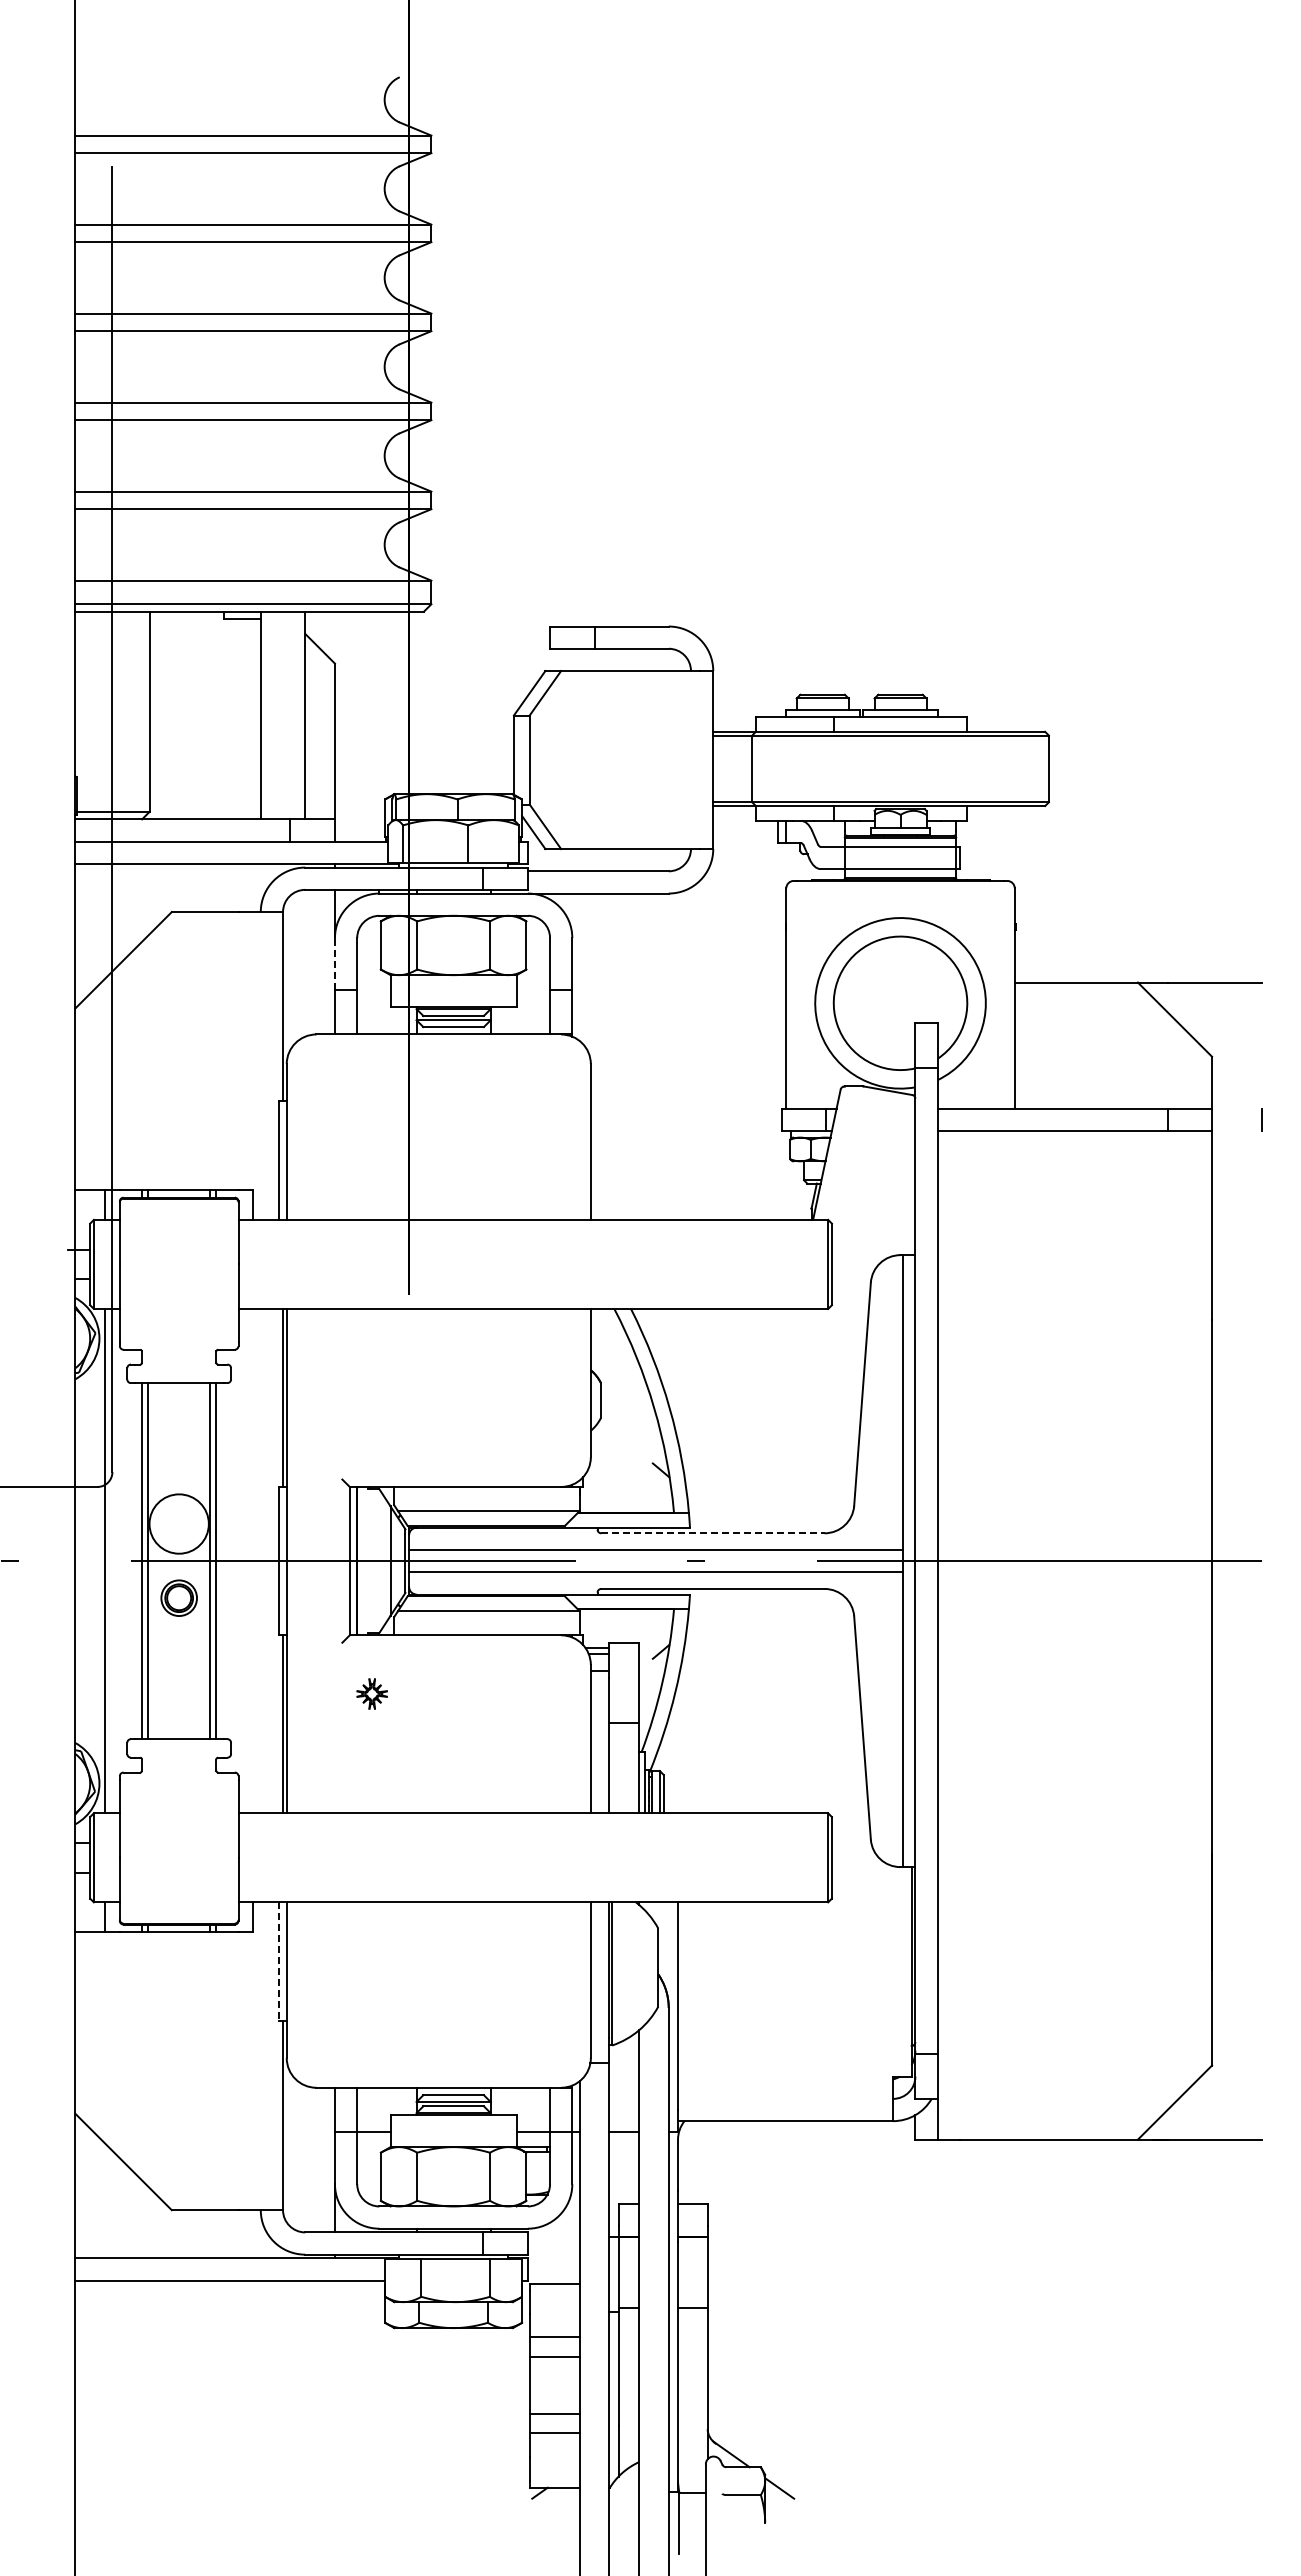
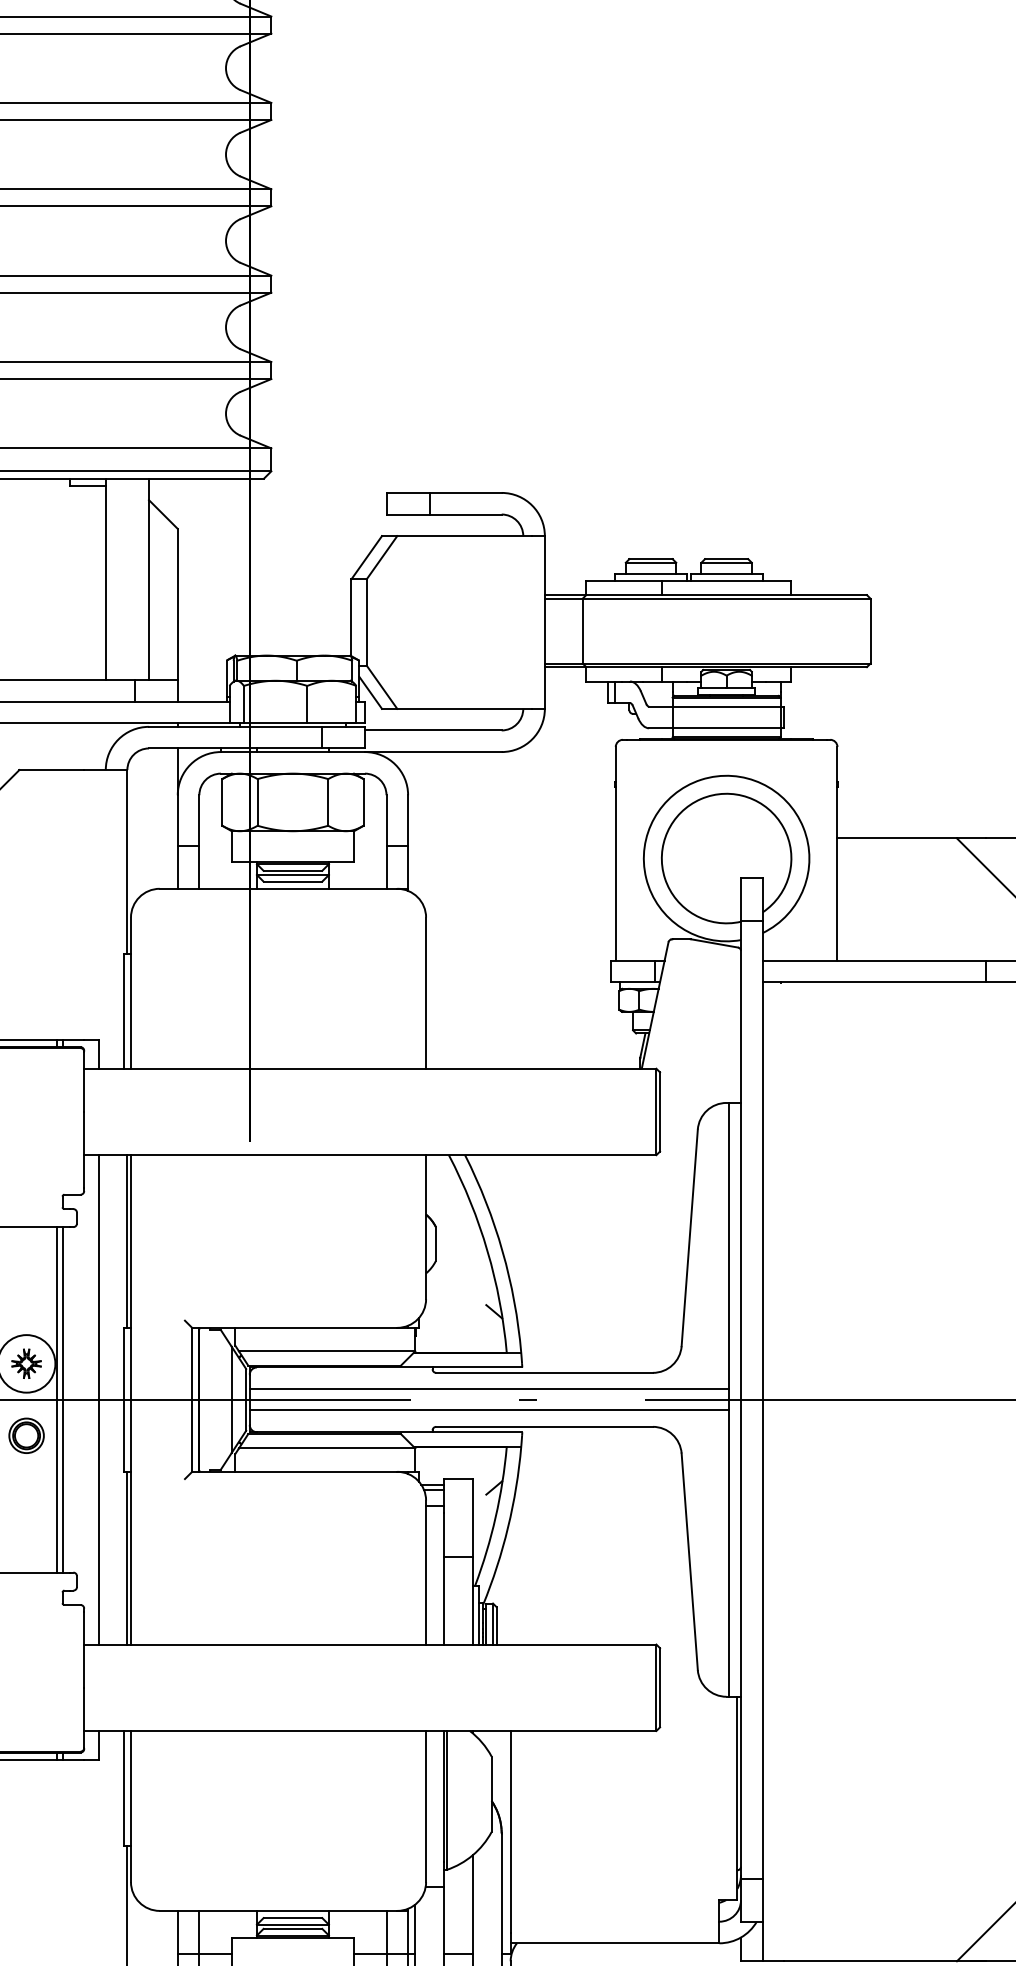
line: (334, 964) -> (177, 820), dashed -> solid
line: (712, 1533) -> (544, 1373), dashed -> solid
line: (253, 1560) -> (98, 1399), added
part: (371, 1693) -> (25, 1363), moved
line: (279, 1962) -> (123, 1789), dashed -> solid

